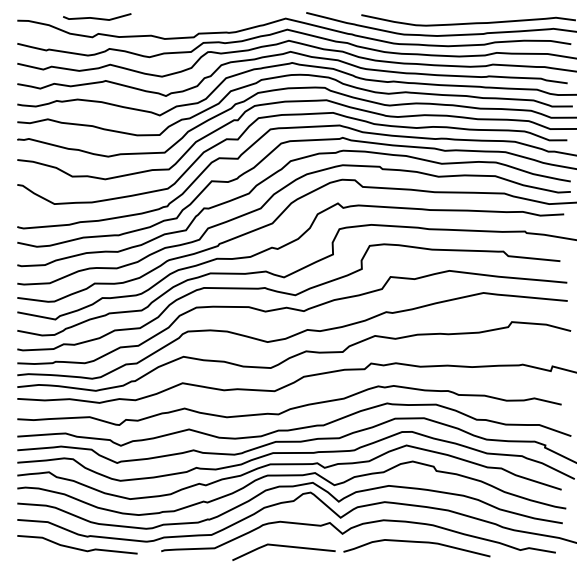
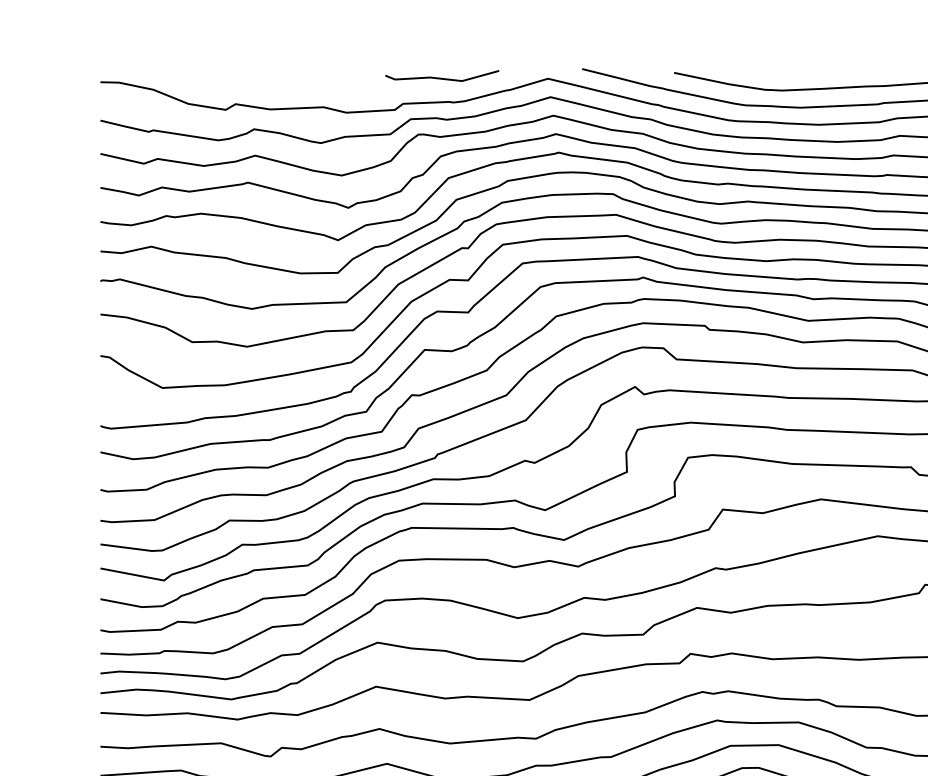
line: (97, 17) -> (442, 76), moved

